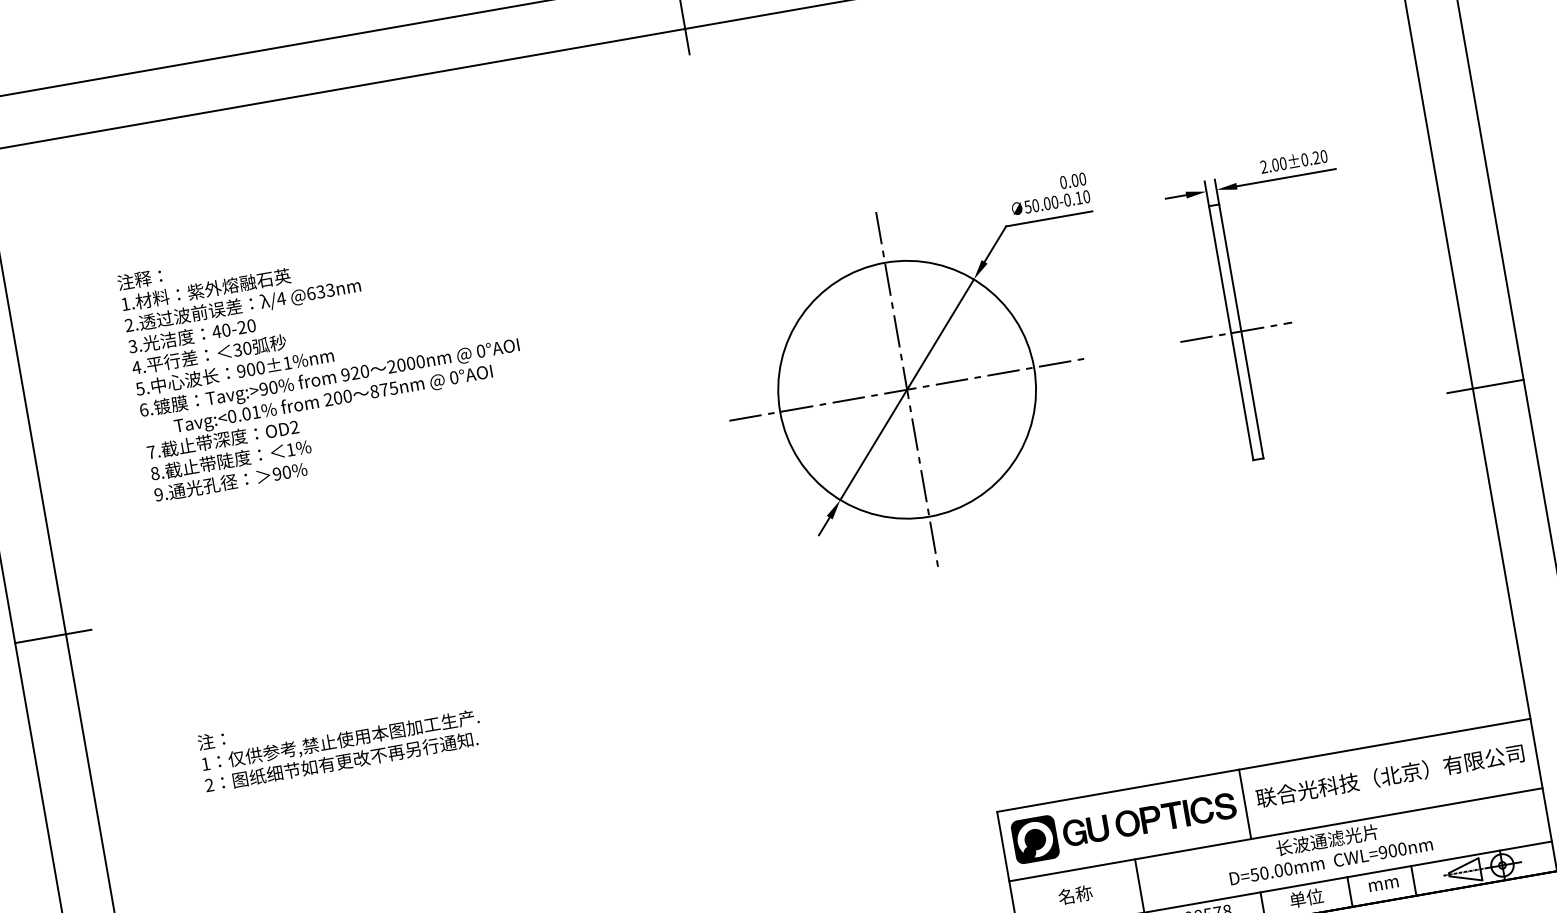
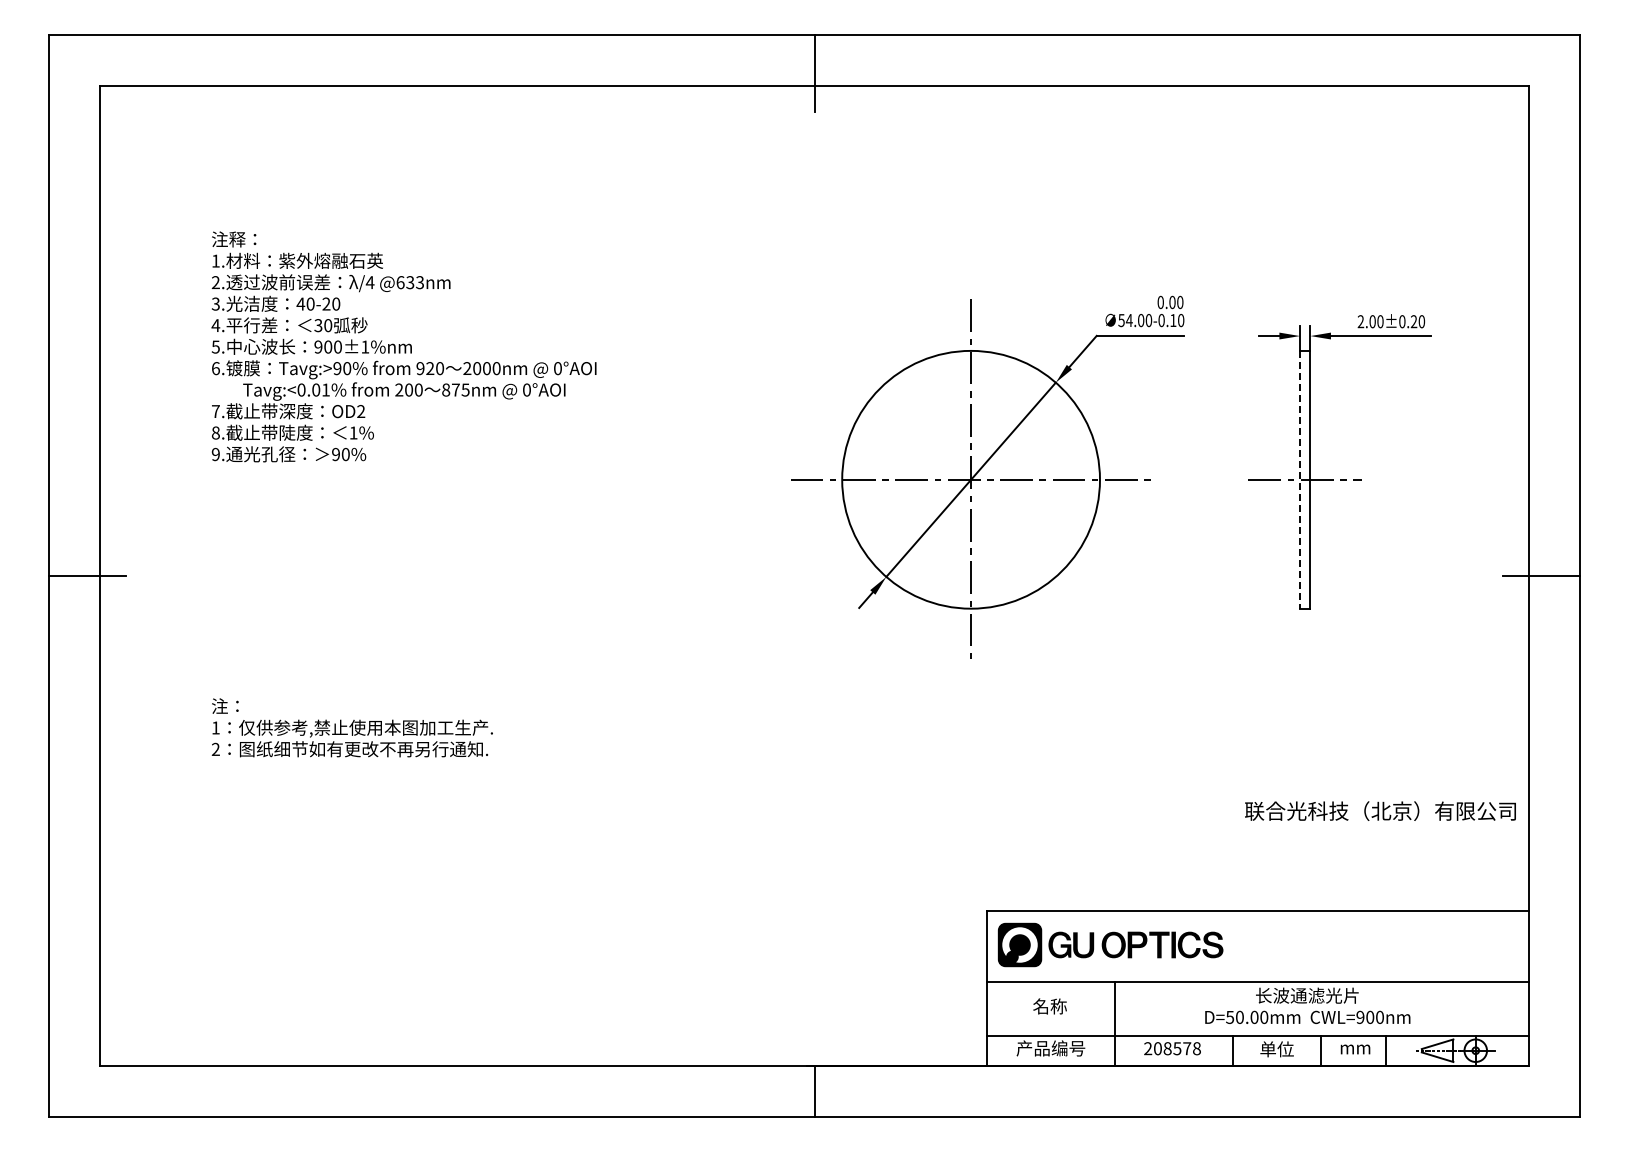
text: (1034, 205) -> (1128, 320), 50.00 -> 54.00
line: (1231, 332) -> (1300, 479), solid -> dashed
text: (1390, 775) -> (1380, 810), moved
line: (1244, 804) -> (1232, 946), removed

